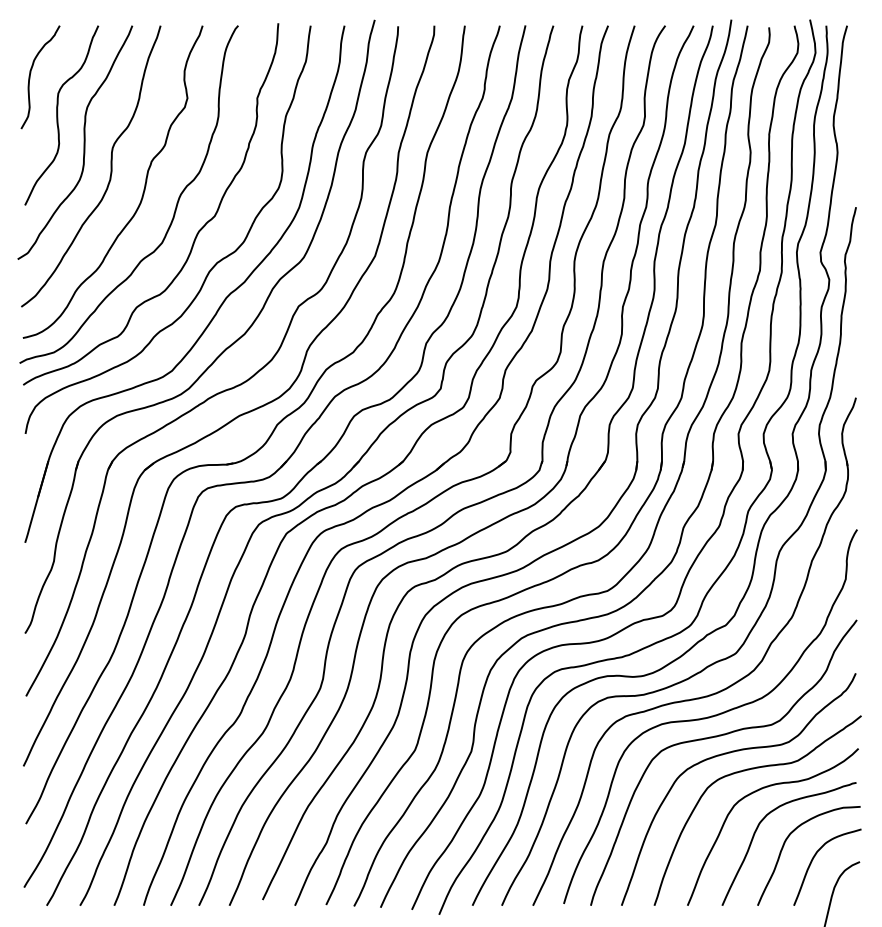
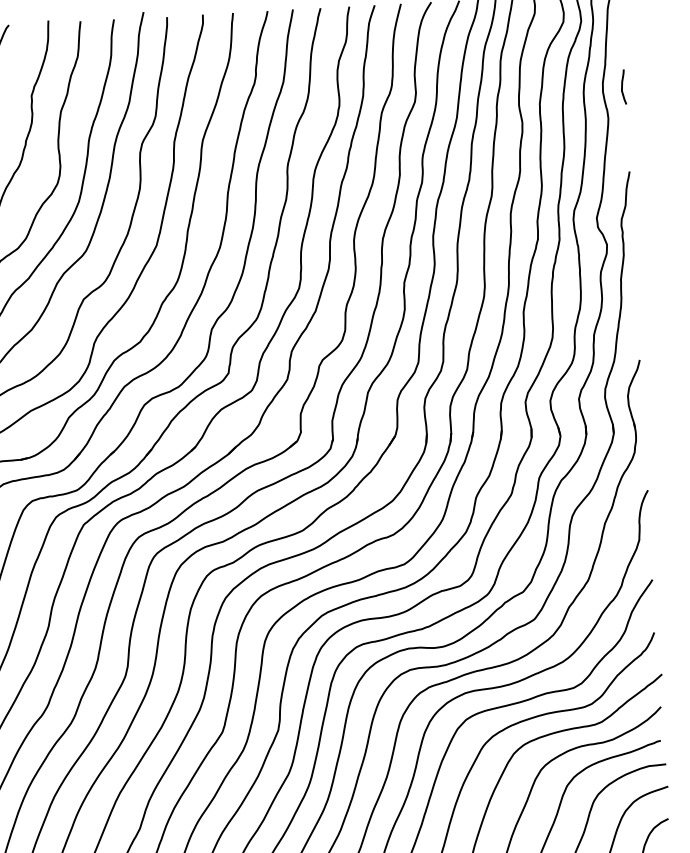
curve: (854, 120) -> (623, 85), added

